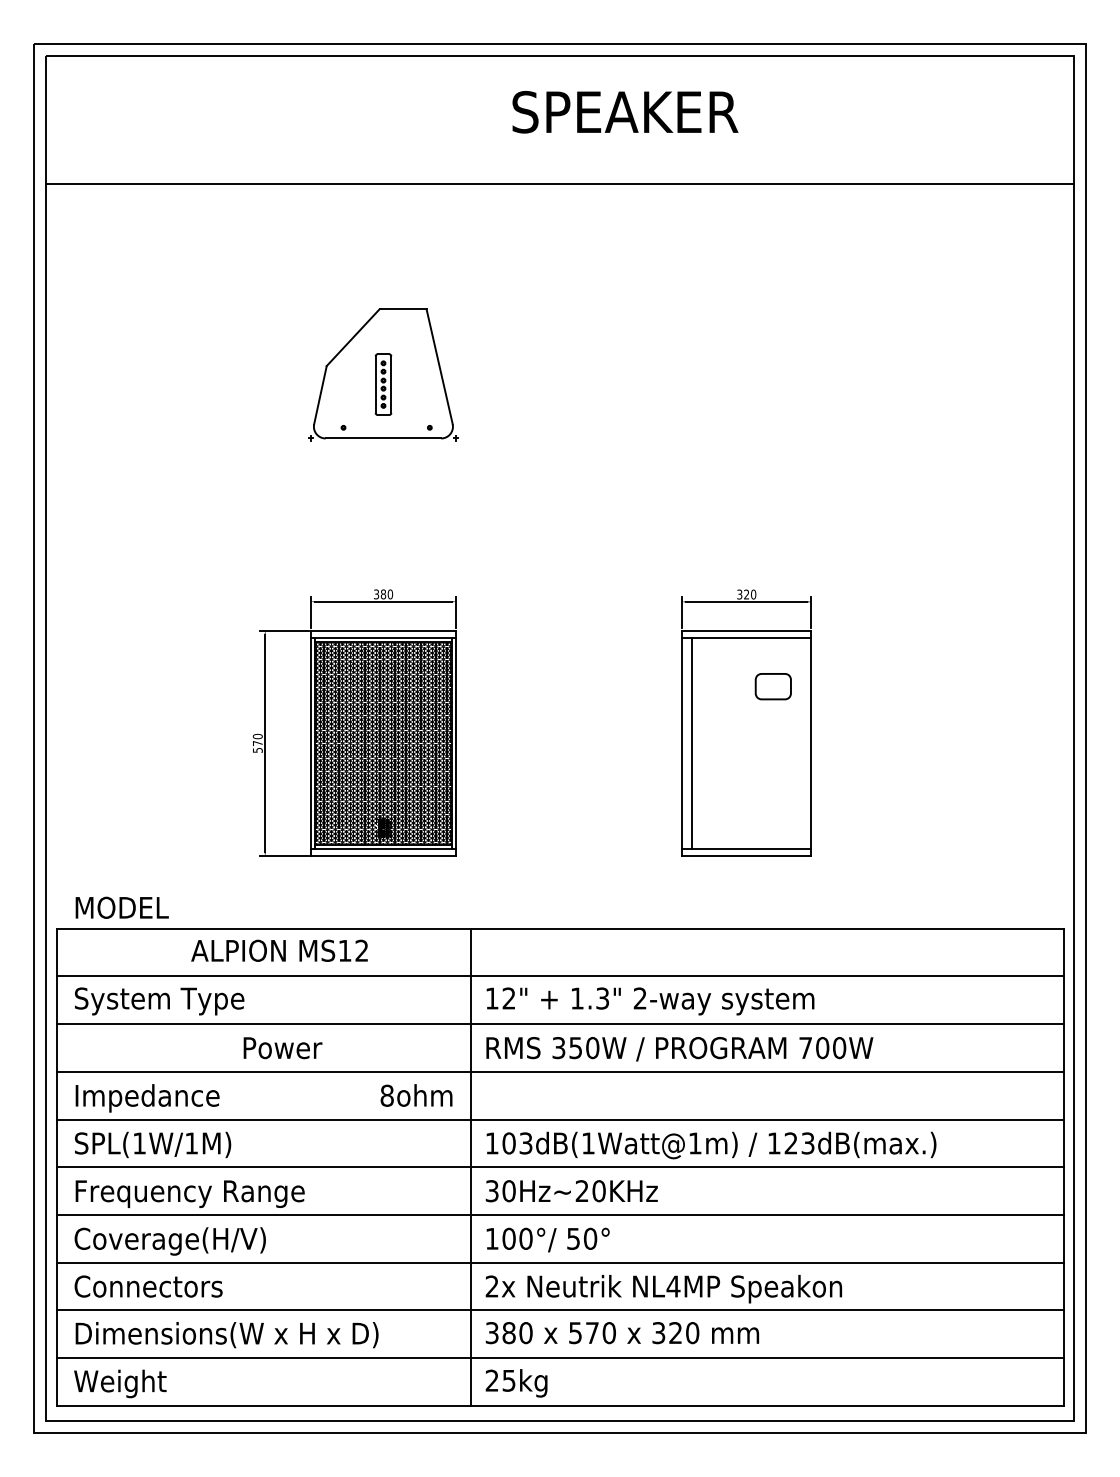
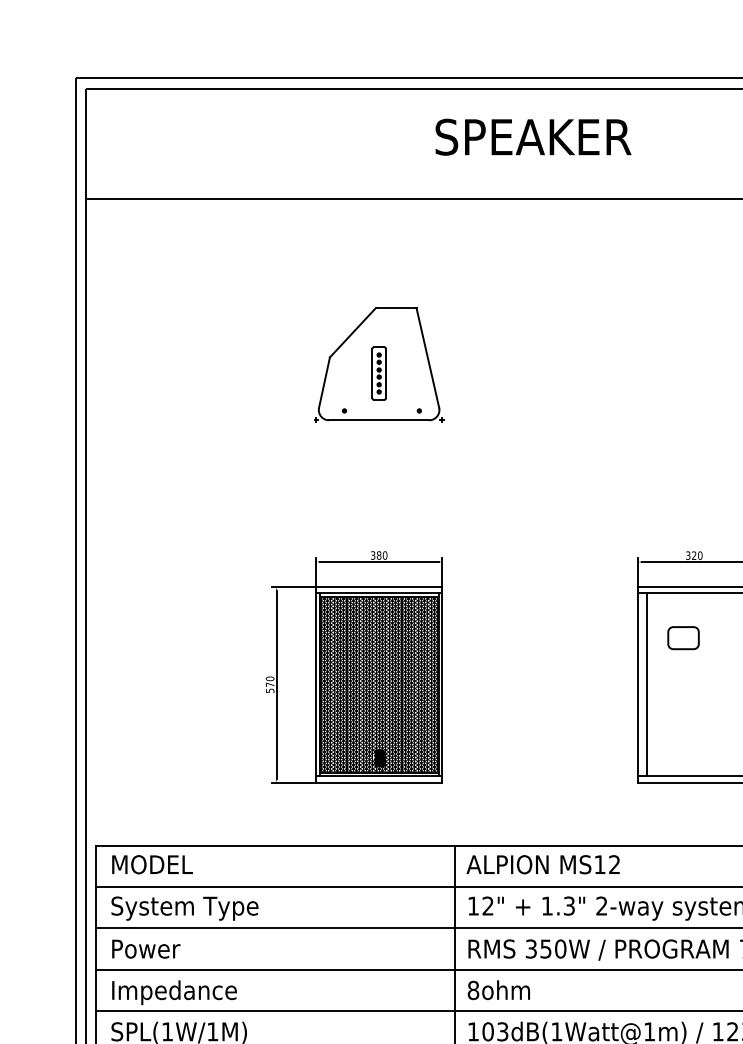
text: (625, 112) -> (533, 137), moved
part: (772, 686) -> (682, 638), moved
text: (121, 907) -> (151, 864), moved
text: (279, 950) -> (543, 864), moved
text: (282, 1048) -> (145, 949), moved
text: (416, 1095) -> (498, 990), moved

